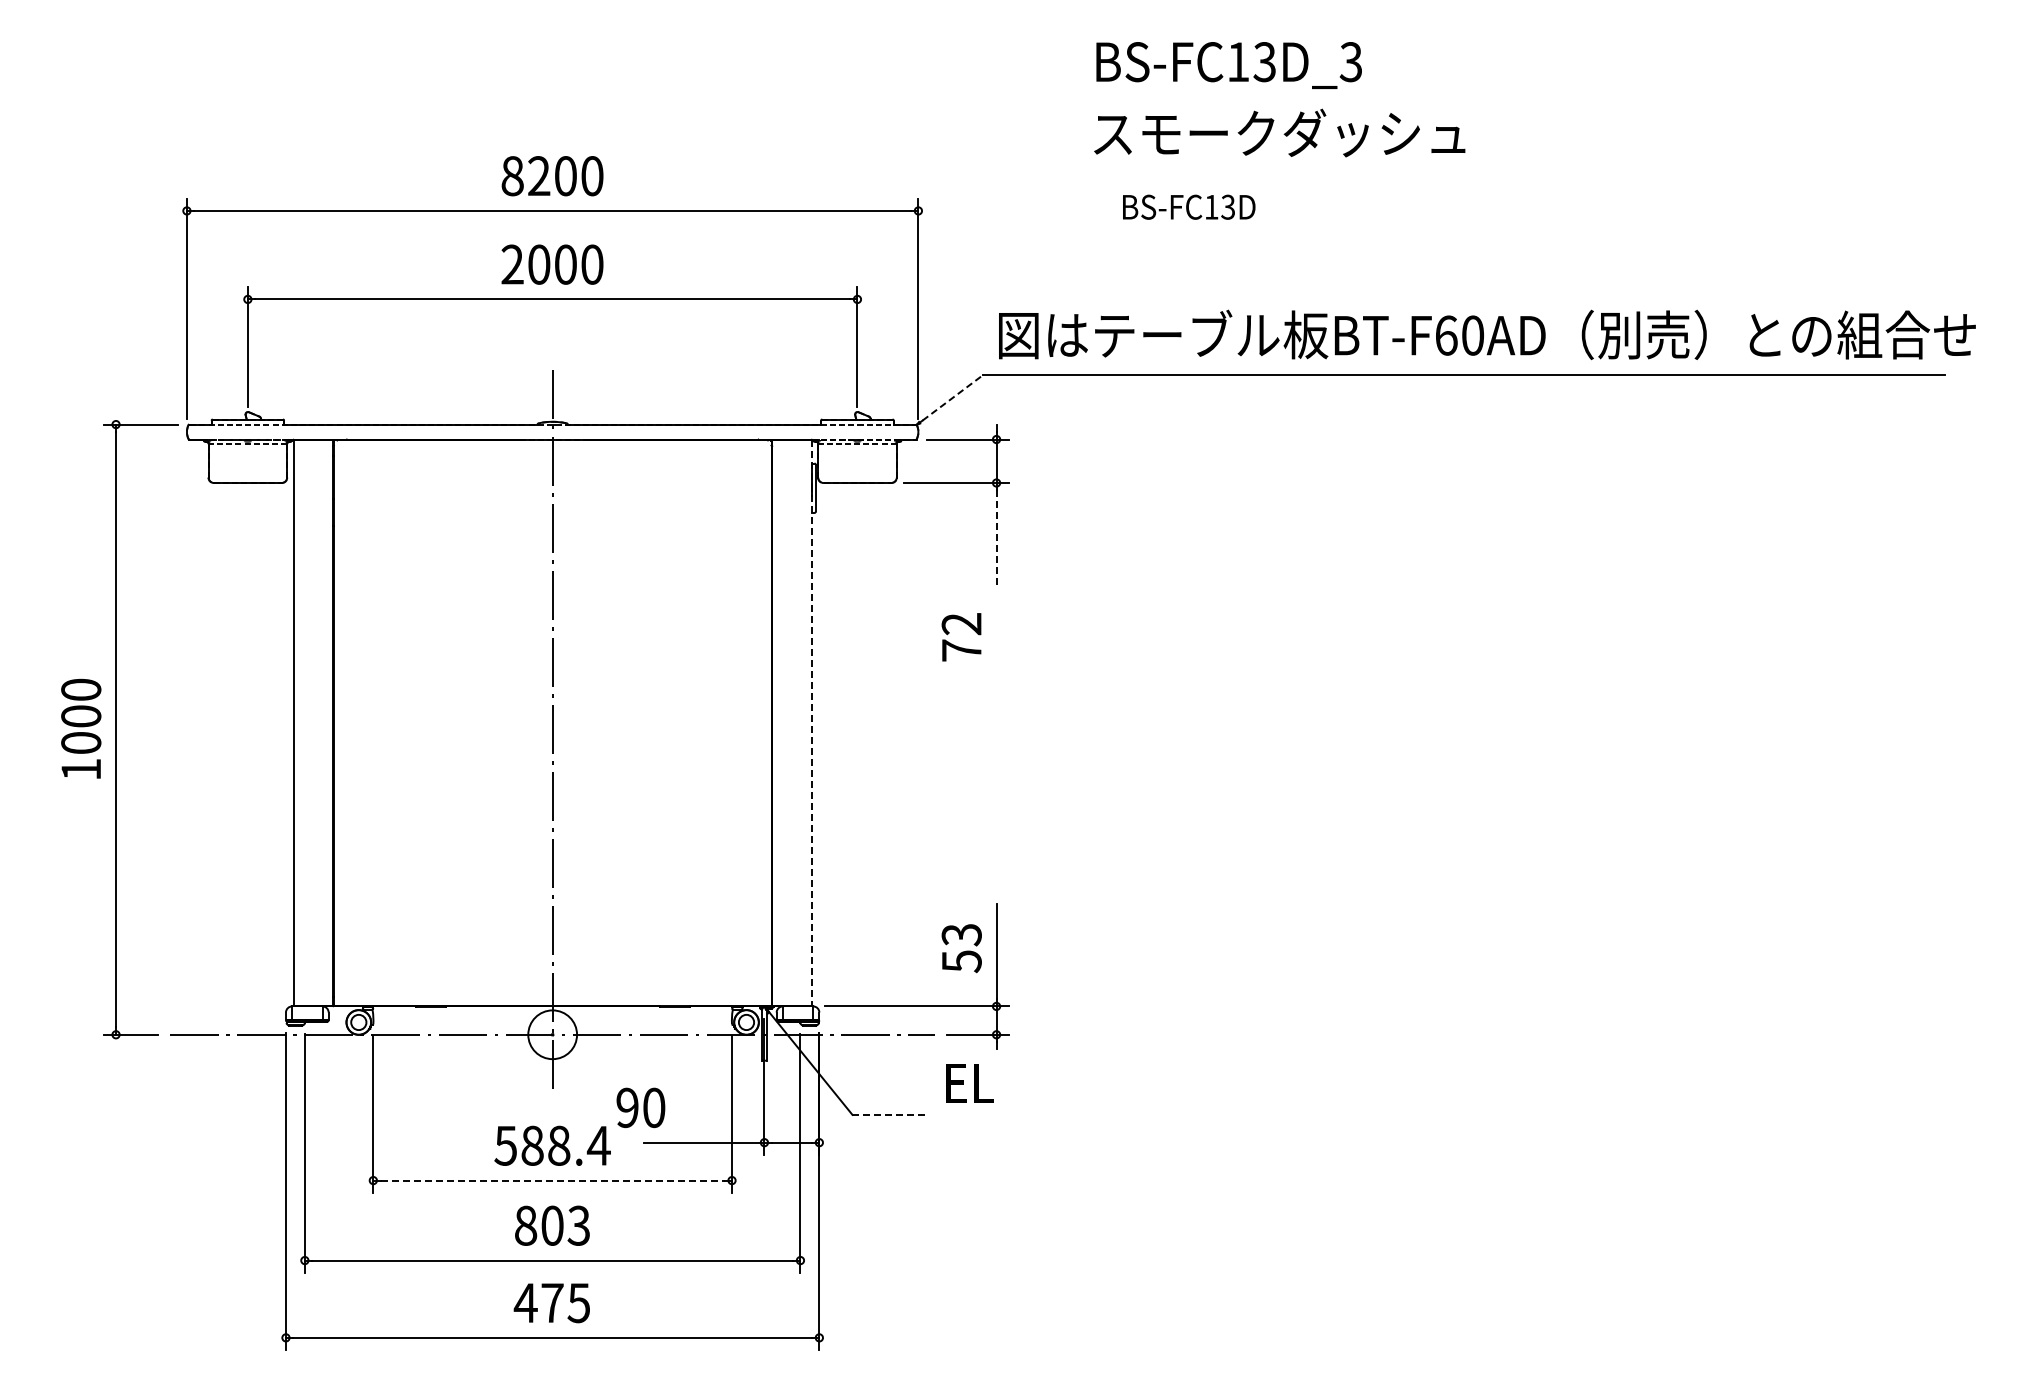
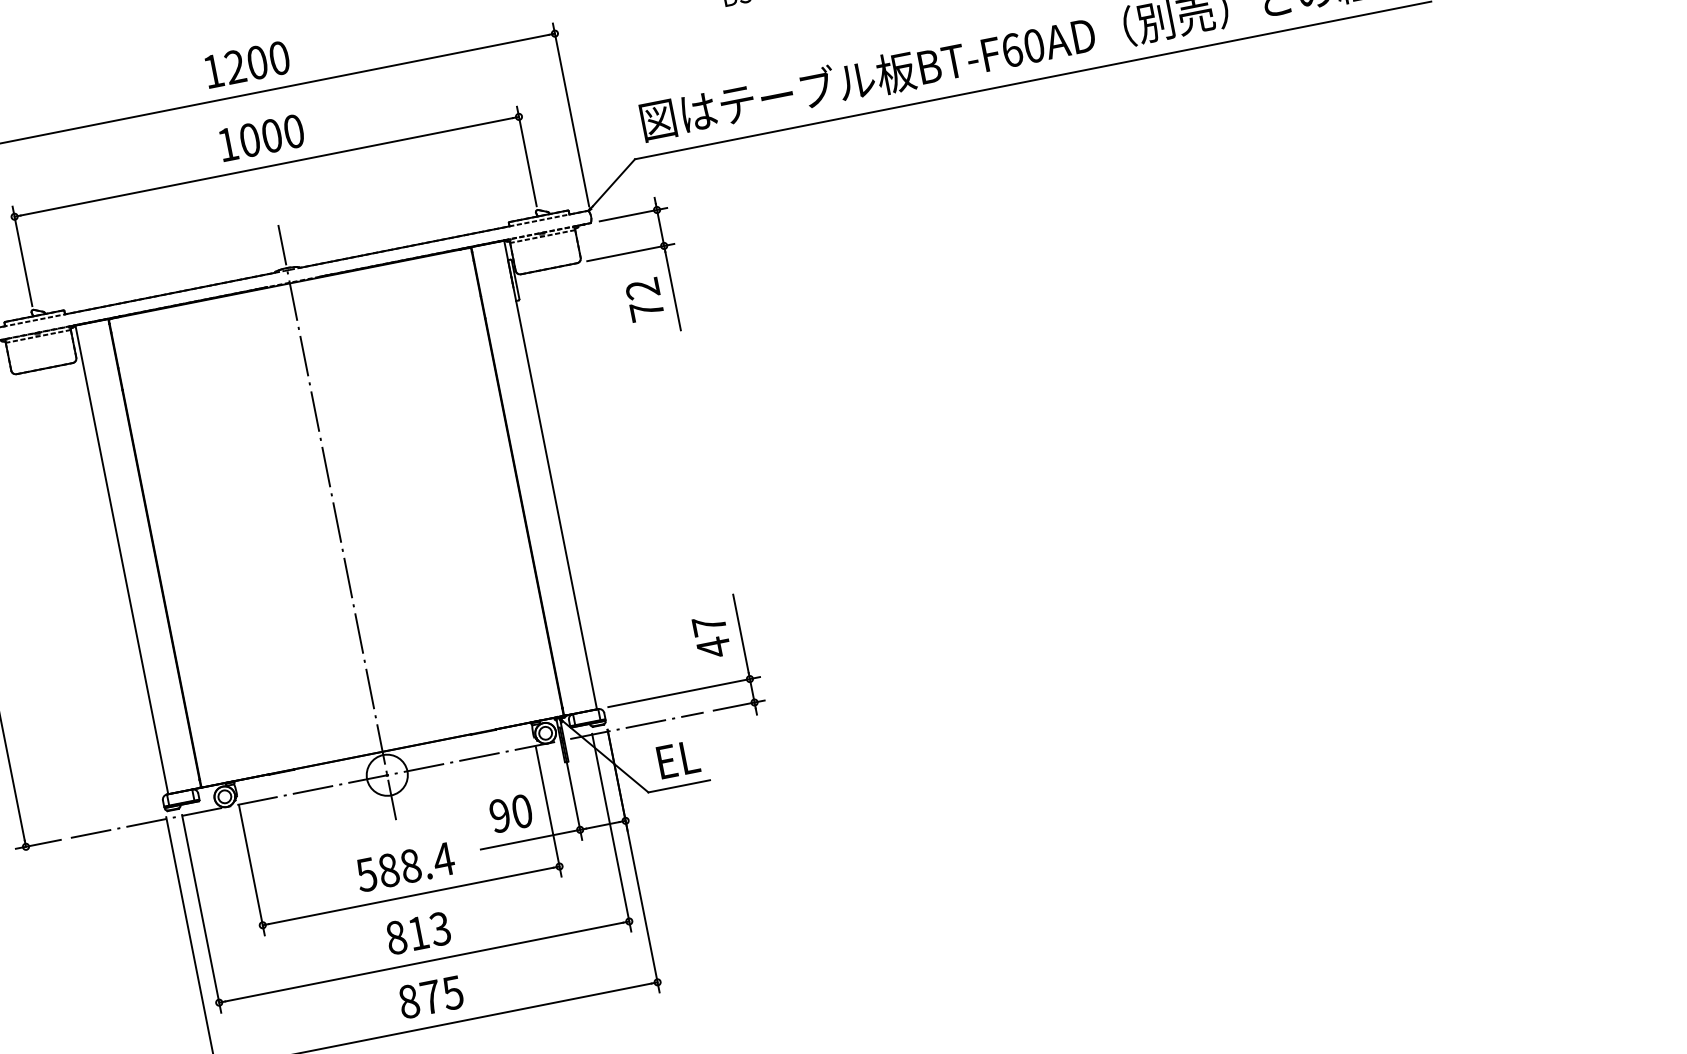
text: (512, 176) -> (213, 71), 8200 -> 1200
text: (512, 264) -> (227, 144), 2000 -> 1000
line: (952, 398) -> (613, 183), dashed -> solid
line: (996, 538) -> (673, 291), dashed -> solid
text: (961, 637) -> (644, 300), moved
line: (811, 723) -> (550, 475), dashed -> solid
text: (961, 948) -> (711, 636), 53 -> 47
text: (969, 1083) -> (678, 759), moved
text: (640, 1107) -> (510, 813), moved
line: (890, 1114) -> (679, 785), dashed -> solid
line: (553, 1180) -> (411, 895), dashed -> solid
text: (552, 1225) -> (418, 933), 803 -> 813
text: (525, 1303) -> (408, 1002), 475 -> 875

